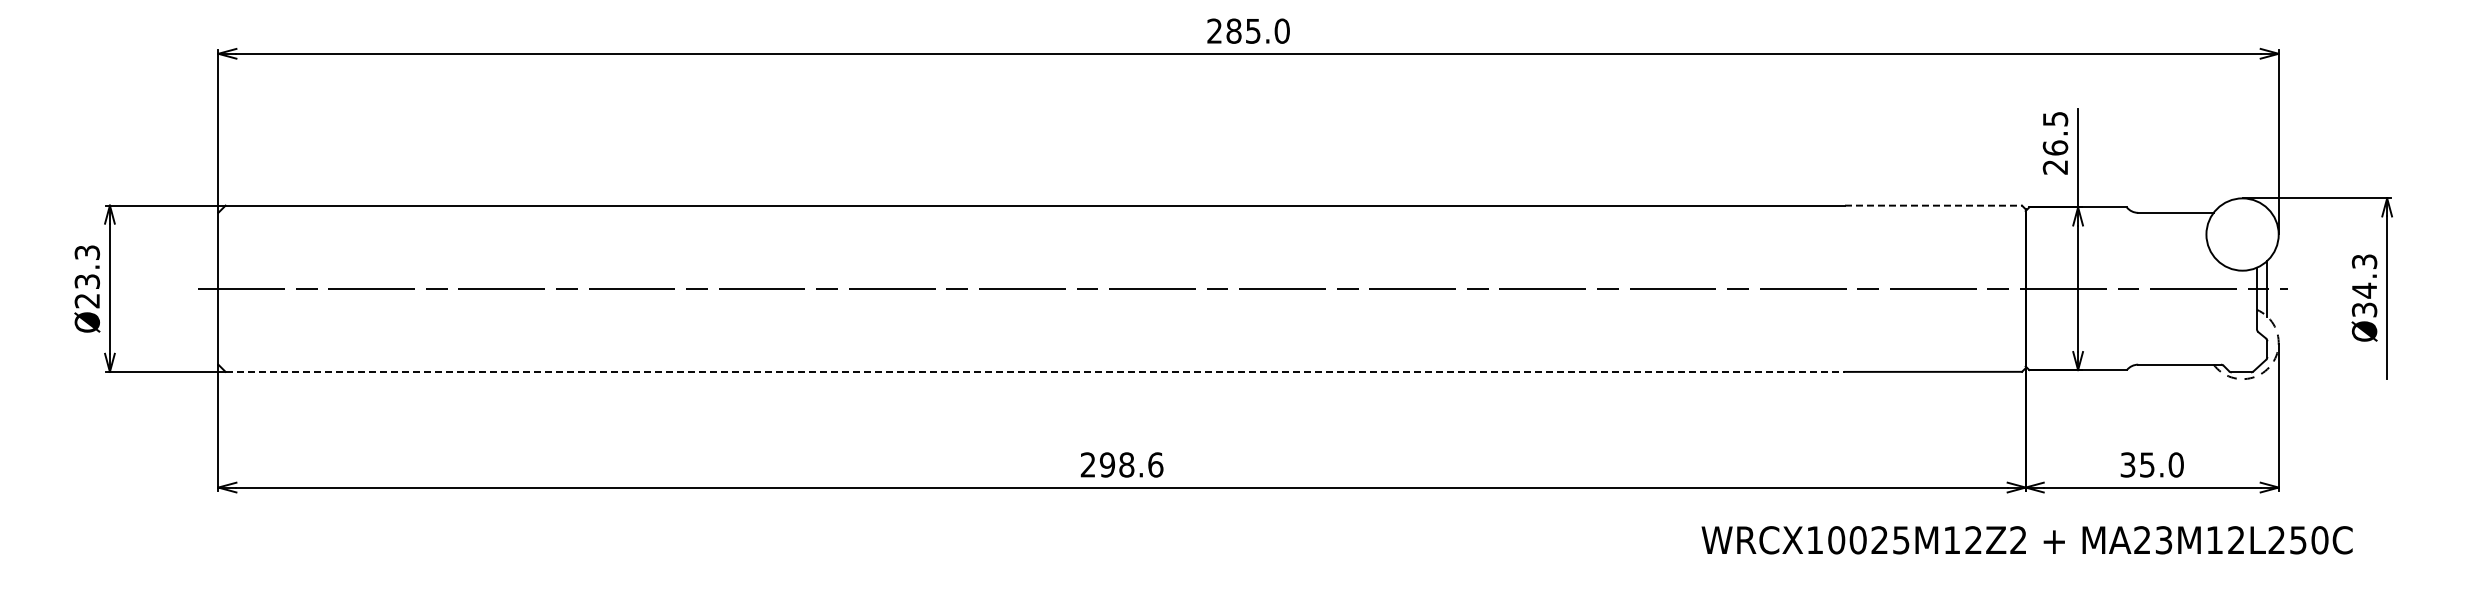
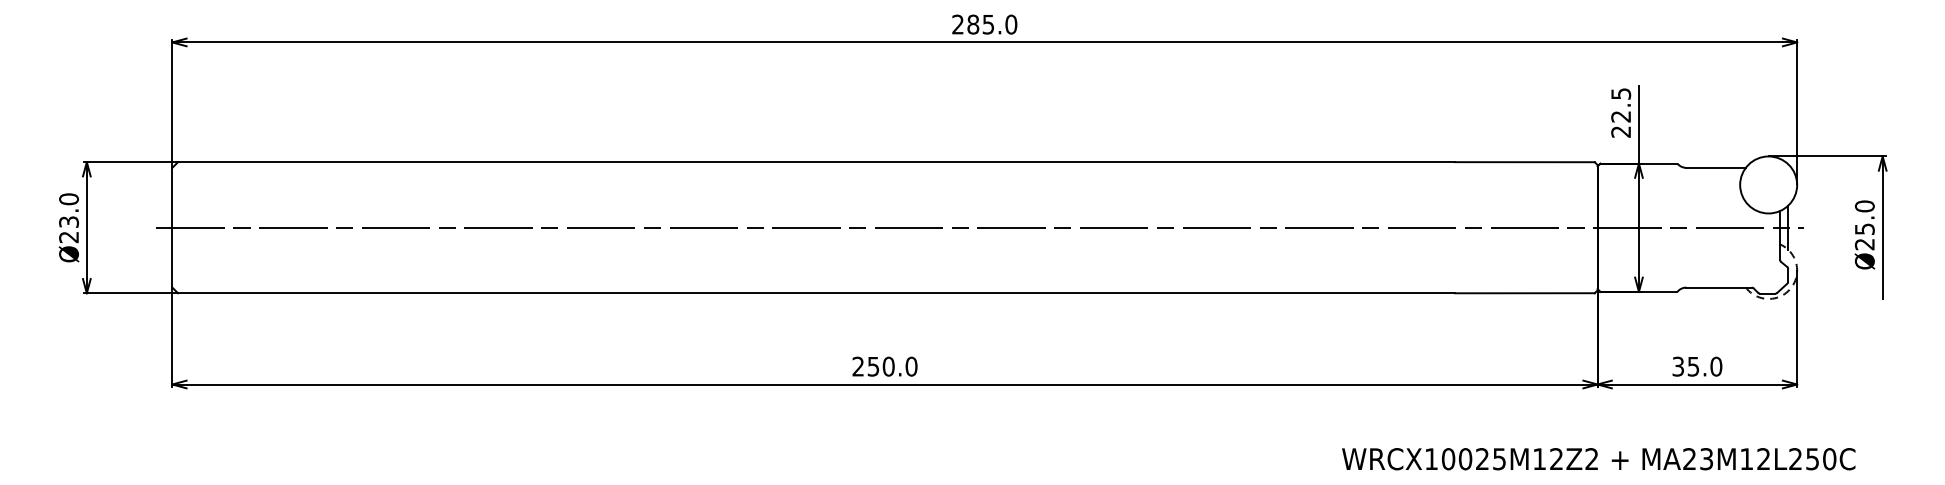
text: (2055, 147) -> (1621, 116), 26.5 -> 22.5
line: (1933, 205) -> (1524, 162), dashed -> solid
text: (87, 252) -> (69, 199), Ø23.3 -> Ø23.0
text: (2364, 285) -> (1864, 225), Ø34.3 -> Ø25.0
line: (1035, 371) -> (816, 292), dashed -> solid
text: (1131, 464) -> (892, 366), 298.6 -> 250.0
text: (2026, 540) -> (1598, 459), moved

